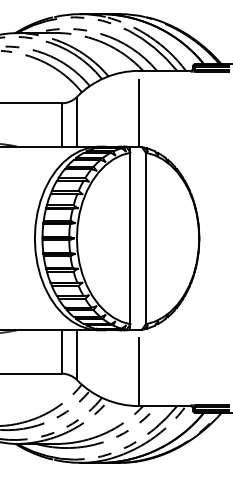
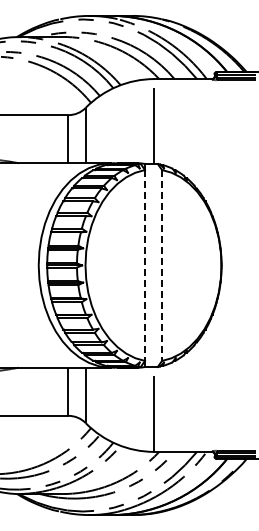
line: (130, 238) -> (145, 265), solid -> dashed
line: (146, 238) -> (162, 265), solid -> dashed

